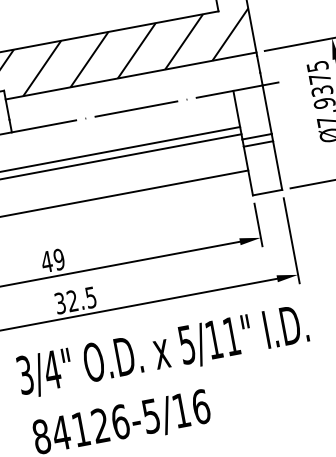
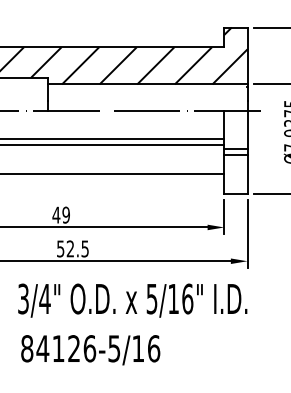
text: (59, 302) -> (60, 248), 32.5 -> 52.5
text: (231, 335) -> (187, 298), 5/11" -> 5/16"

